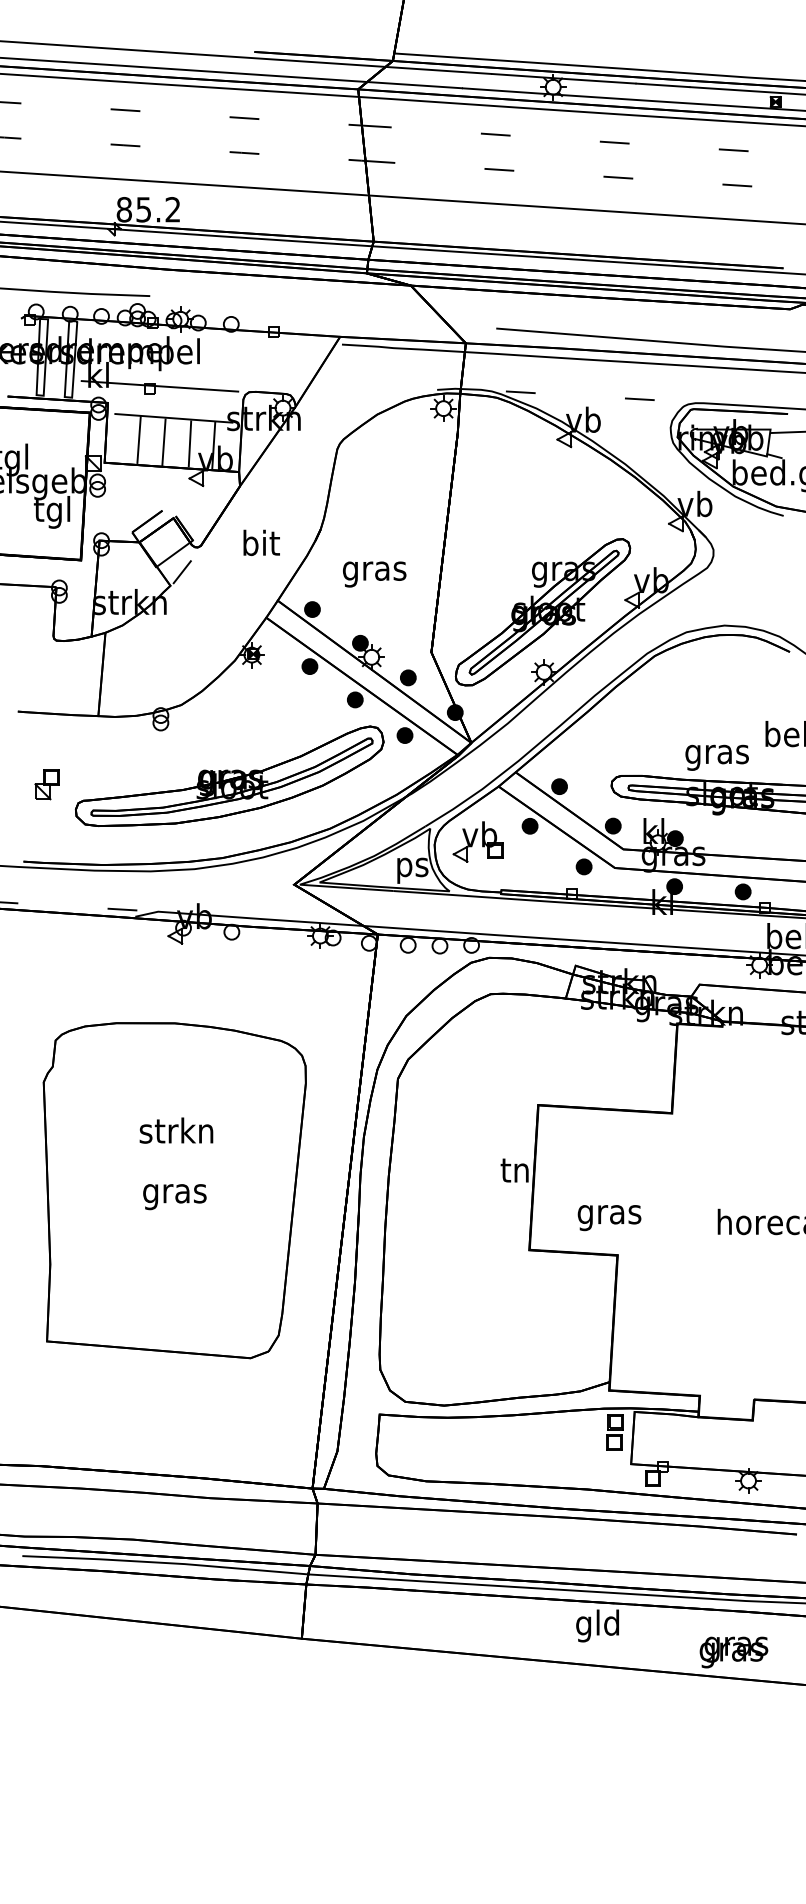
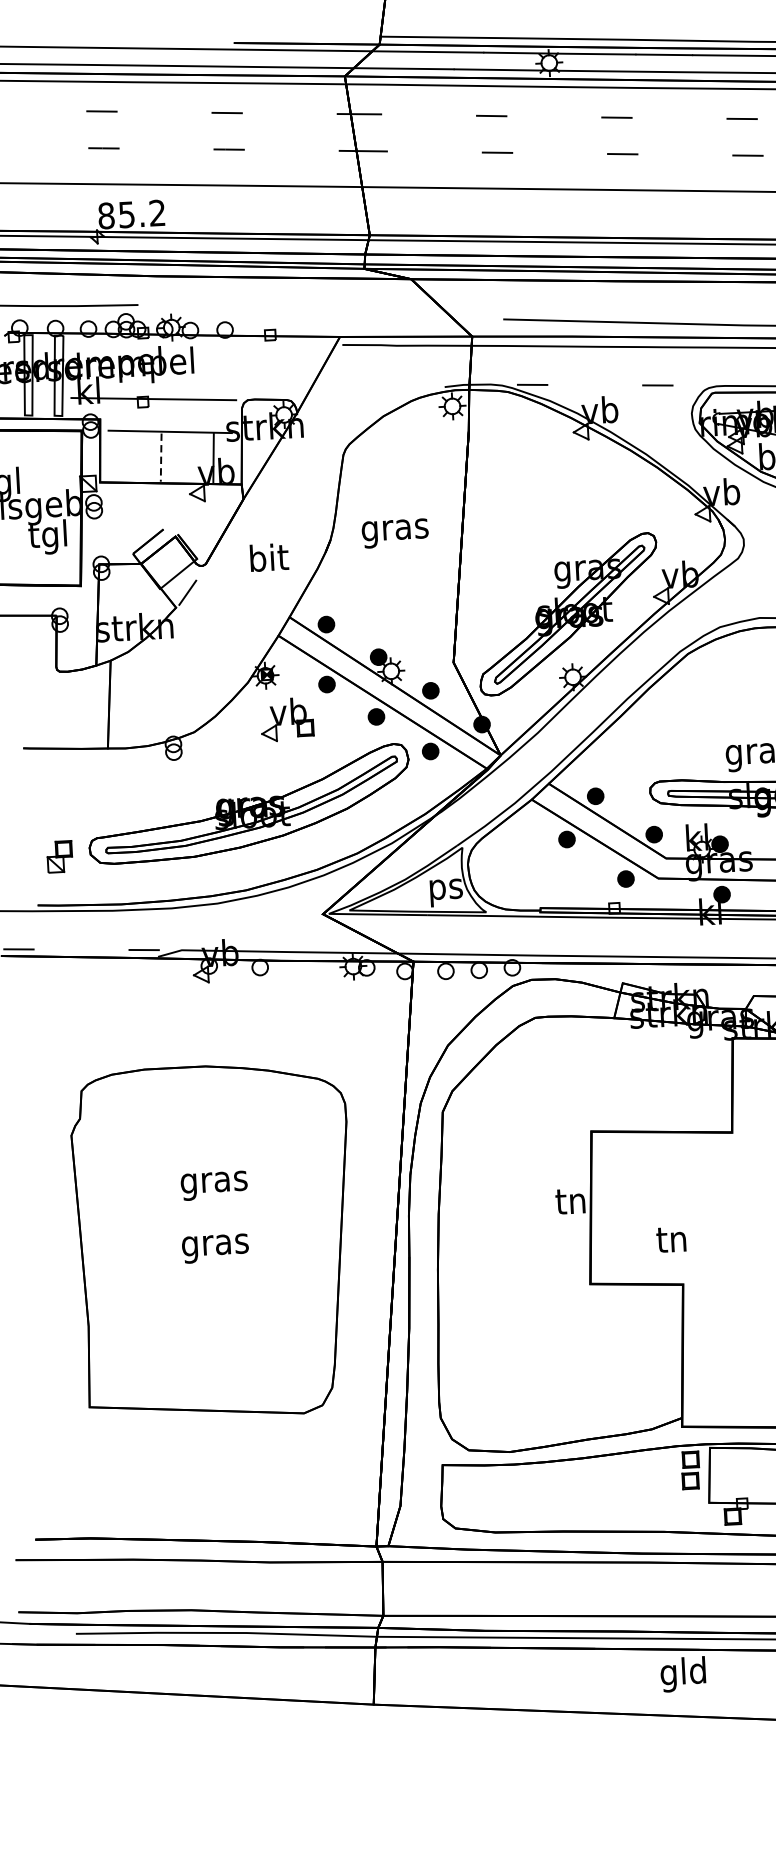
line: (138, 439) -> (134, 456), removed
line: (163, 442) -> (160, 457), solid -> dashed
line: (189, 443) -> (188, 457), removed
text: (374, 574) -> (395, 533), moved
part: (46, 784) -> (59, 856), moved
part: (477, 841) -> (286, 719), moved
text: (176, 1133) -> (213, 1181), strkn -> gras
text: (609, 1215) -> (672, 1243), gras -> tn

